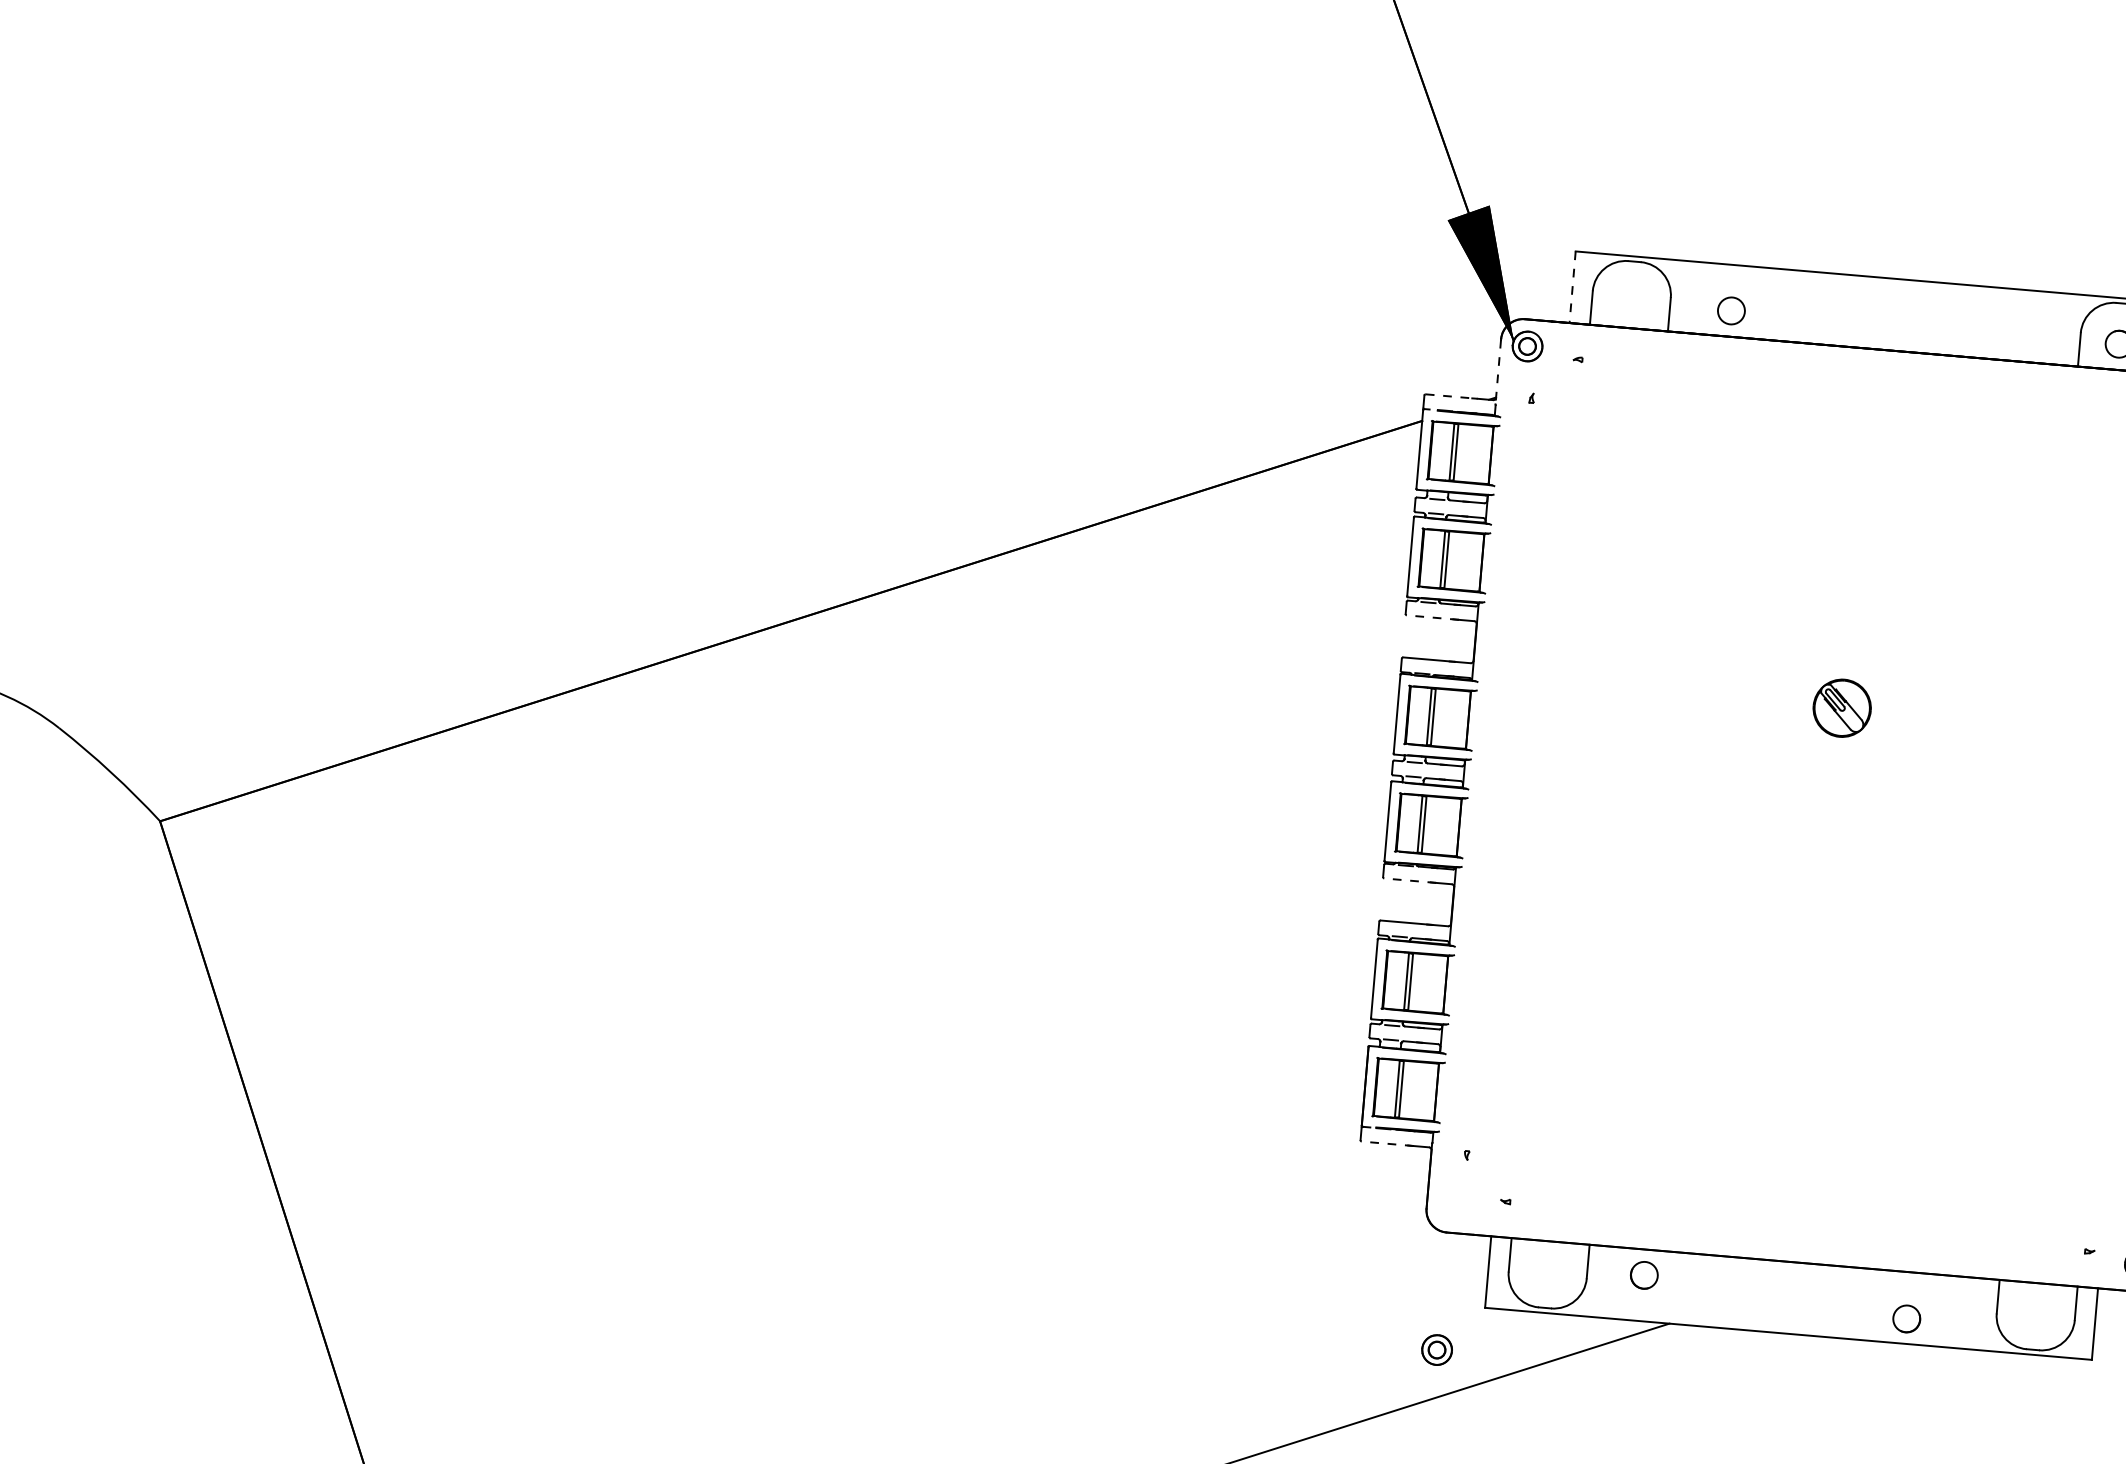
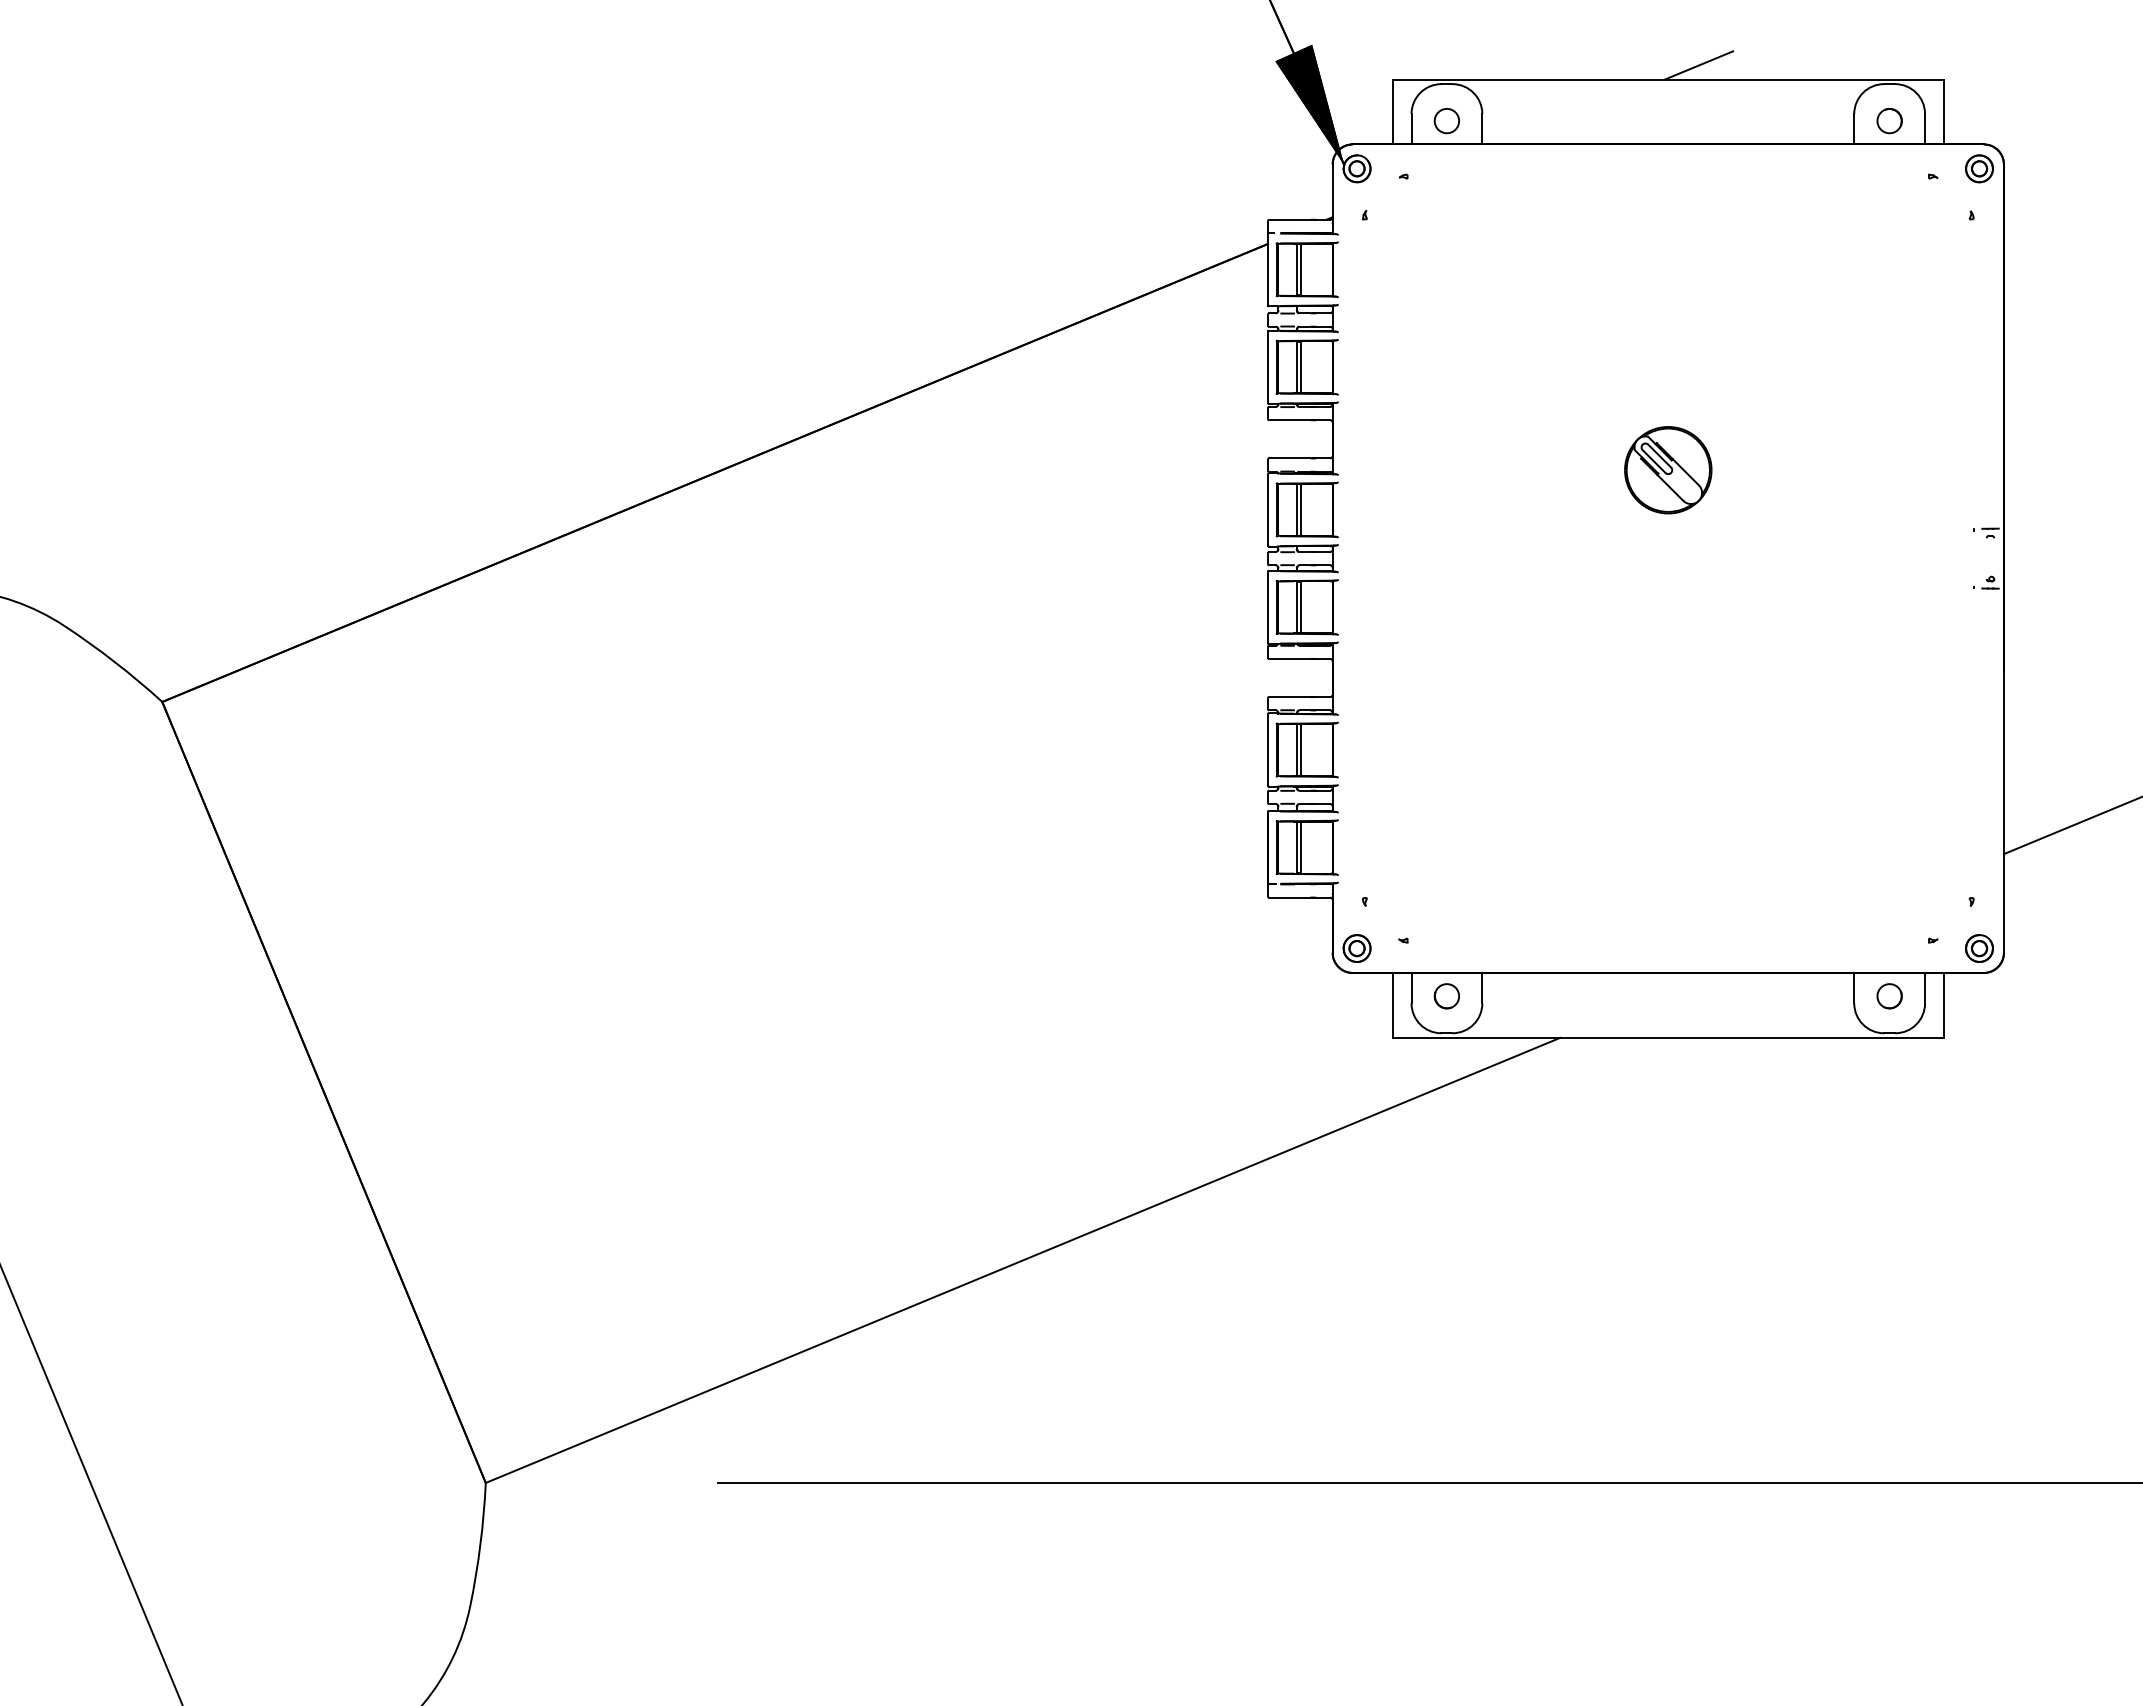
line: (1914, 264) -> (1699, 65), added
line: (1573, 287) -> (1393, 112), dashed -> solid
circle: (1730, 311) -> (1446, 121), moved
line: (1498, 372) -> (1332, 194), dashed -> solid
line: (1451, 396) -> (1292, 219), dashed -> solid
line: (1432, 617) -> (1292, 420), dashed -> solid
part: (1842, 708) -> (1668, 470), size x1.67
line: (1410, 880) -> (1292, 658), dashed -> solid
line: (1387, 1143) -> (1292, 897), dashed -> solid
circle: (1643, 1275) -> (1446, 996), moved
circle: (1906, 1319) -> (1889, 996), moved
part: (1436, 1349) -> (1356, 948), moved

